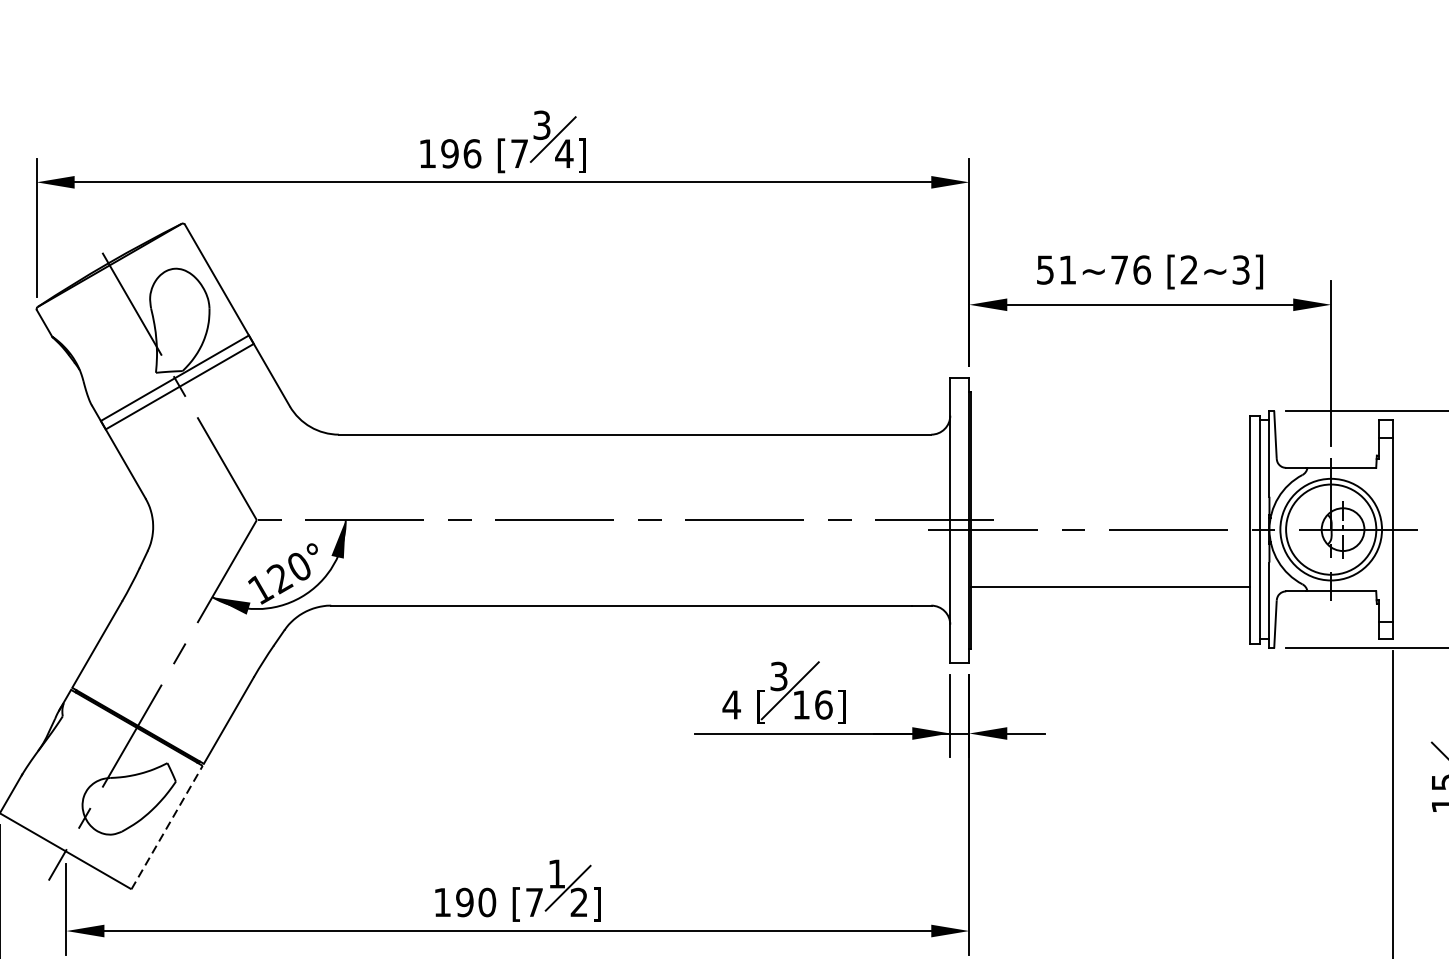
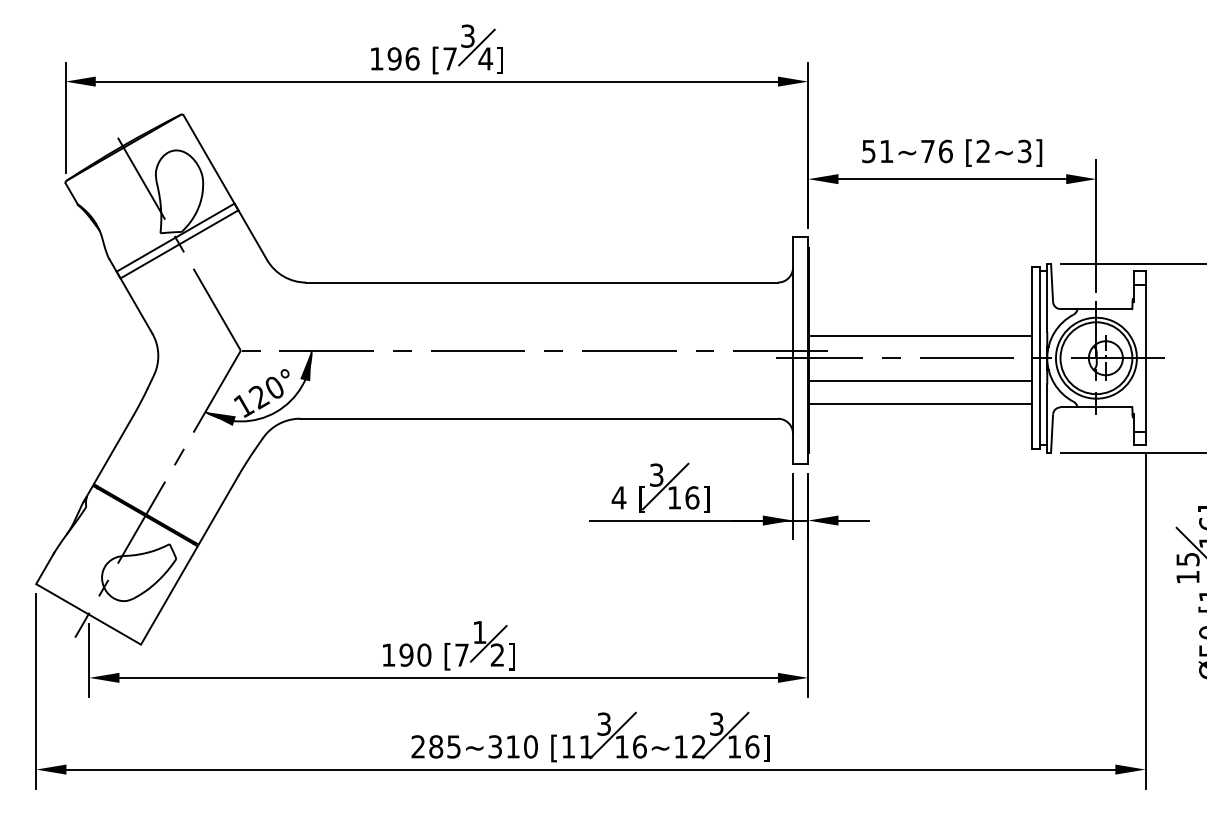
line: (1110, 501) -> (920, 335), added
line: (1110, 557) -> (920, 380), added
line: (167, 827) -> (169, 595), dashed -> solid

